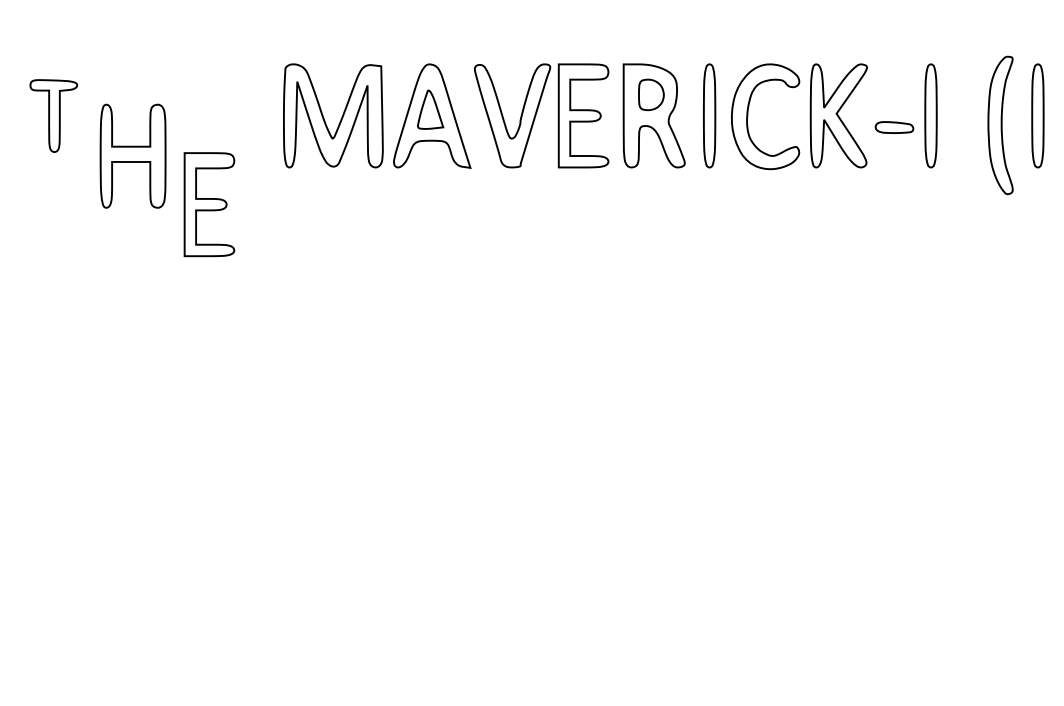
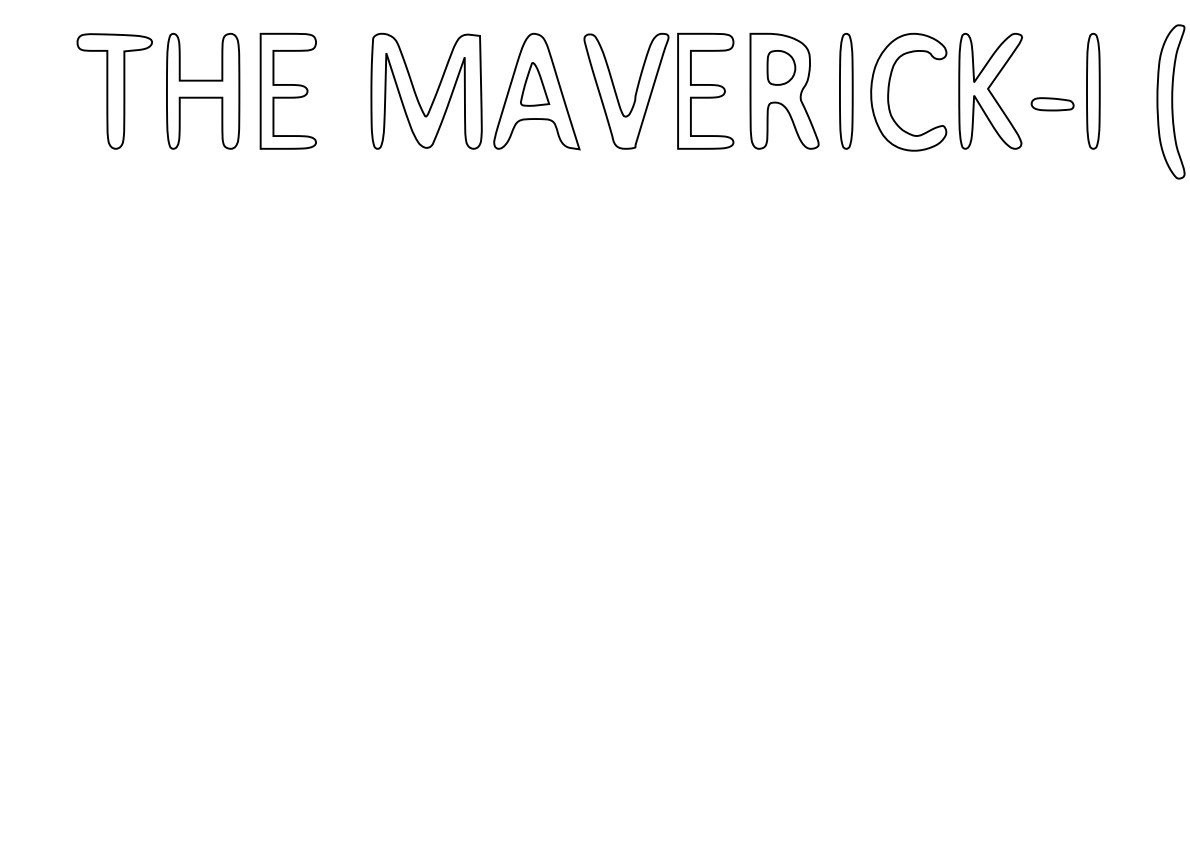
part: (53, 116) -> (114, 91), size x1.43
part: (133, 155) -> (203, 90), moved
part: (208, 203) -> (287, 90), moved

